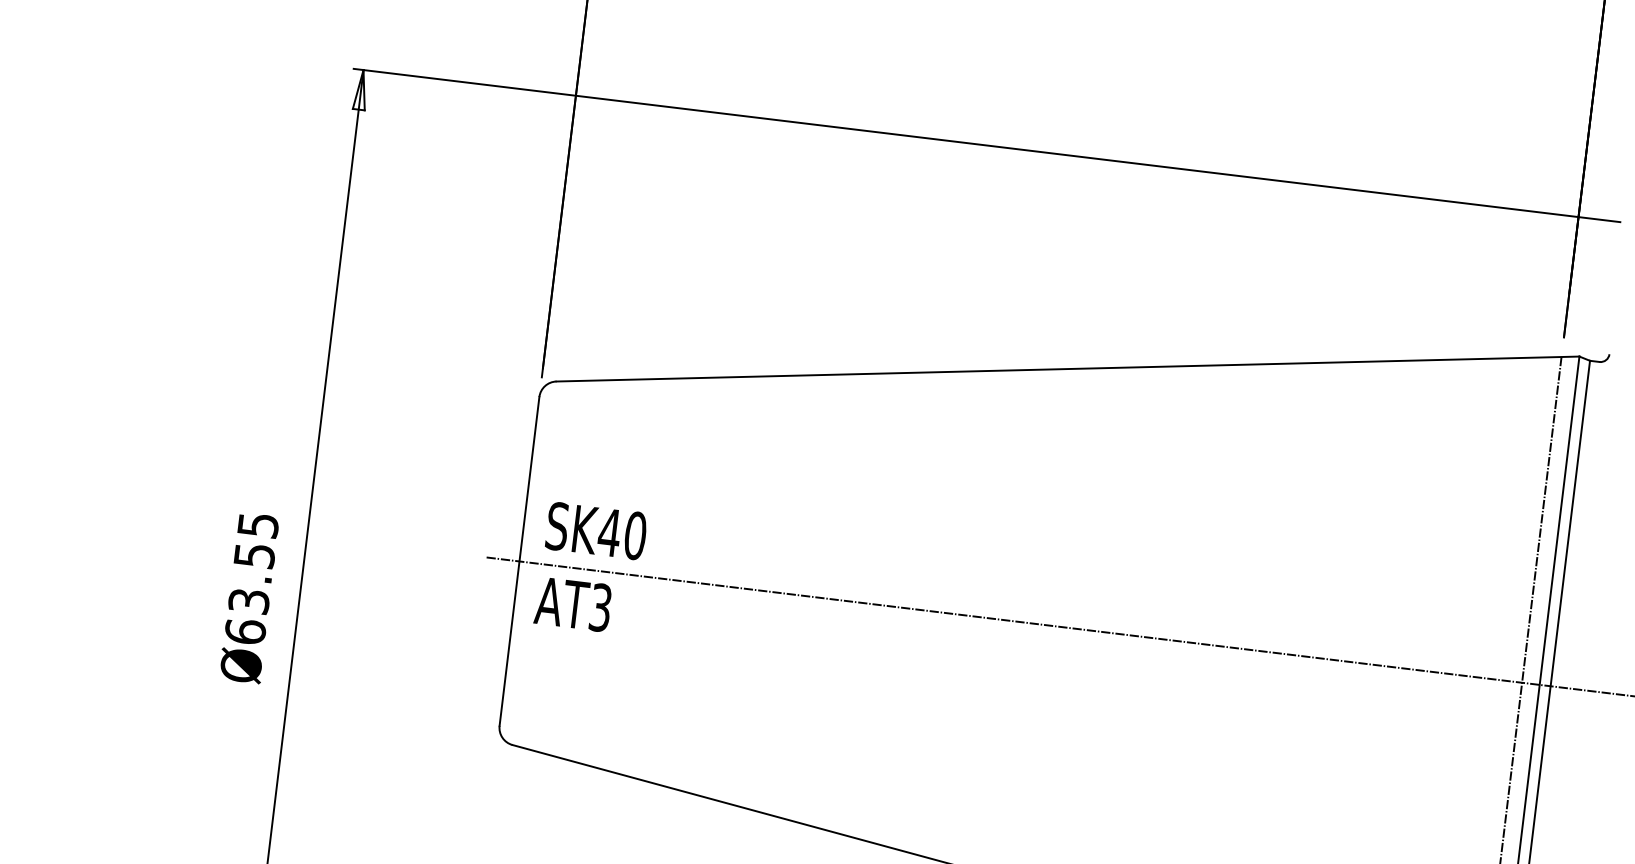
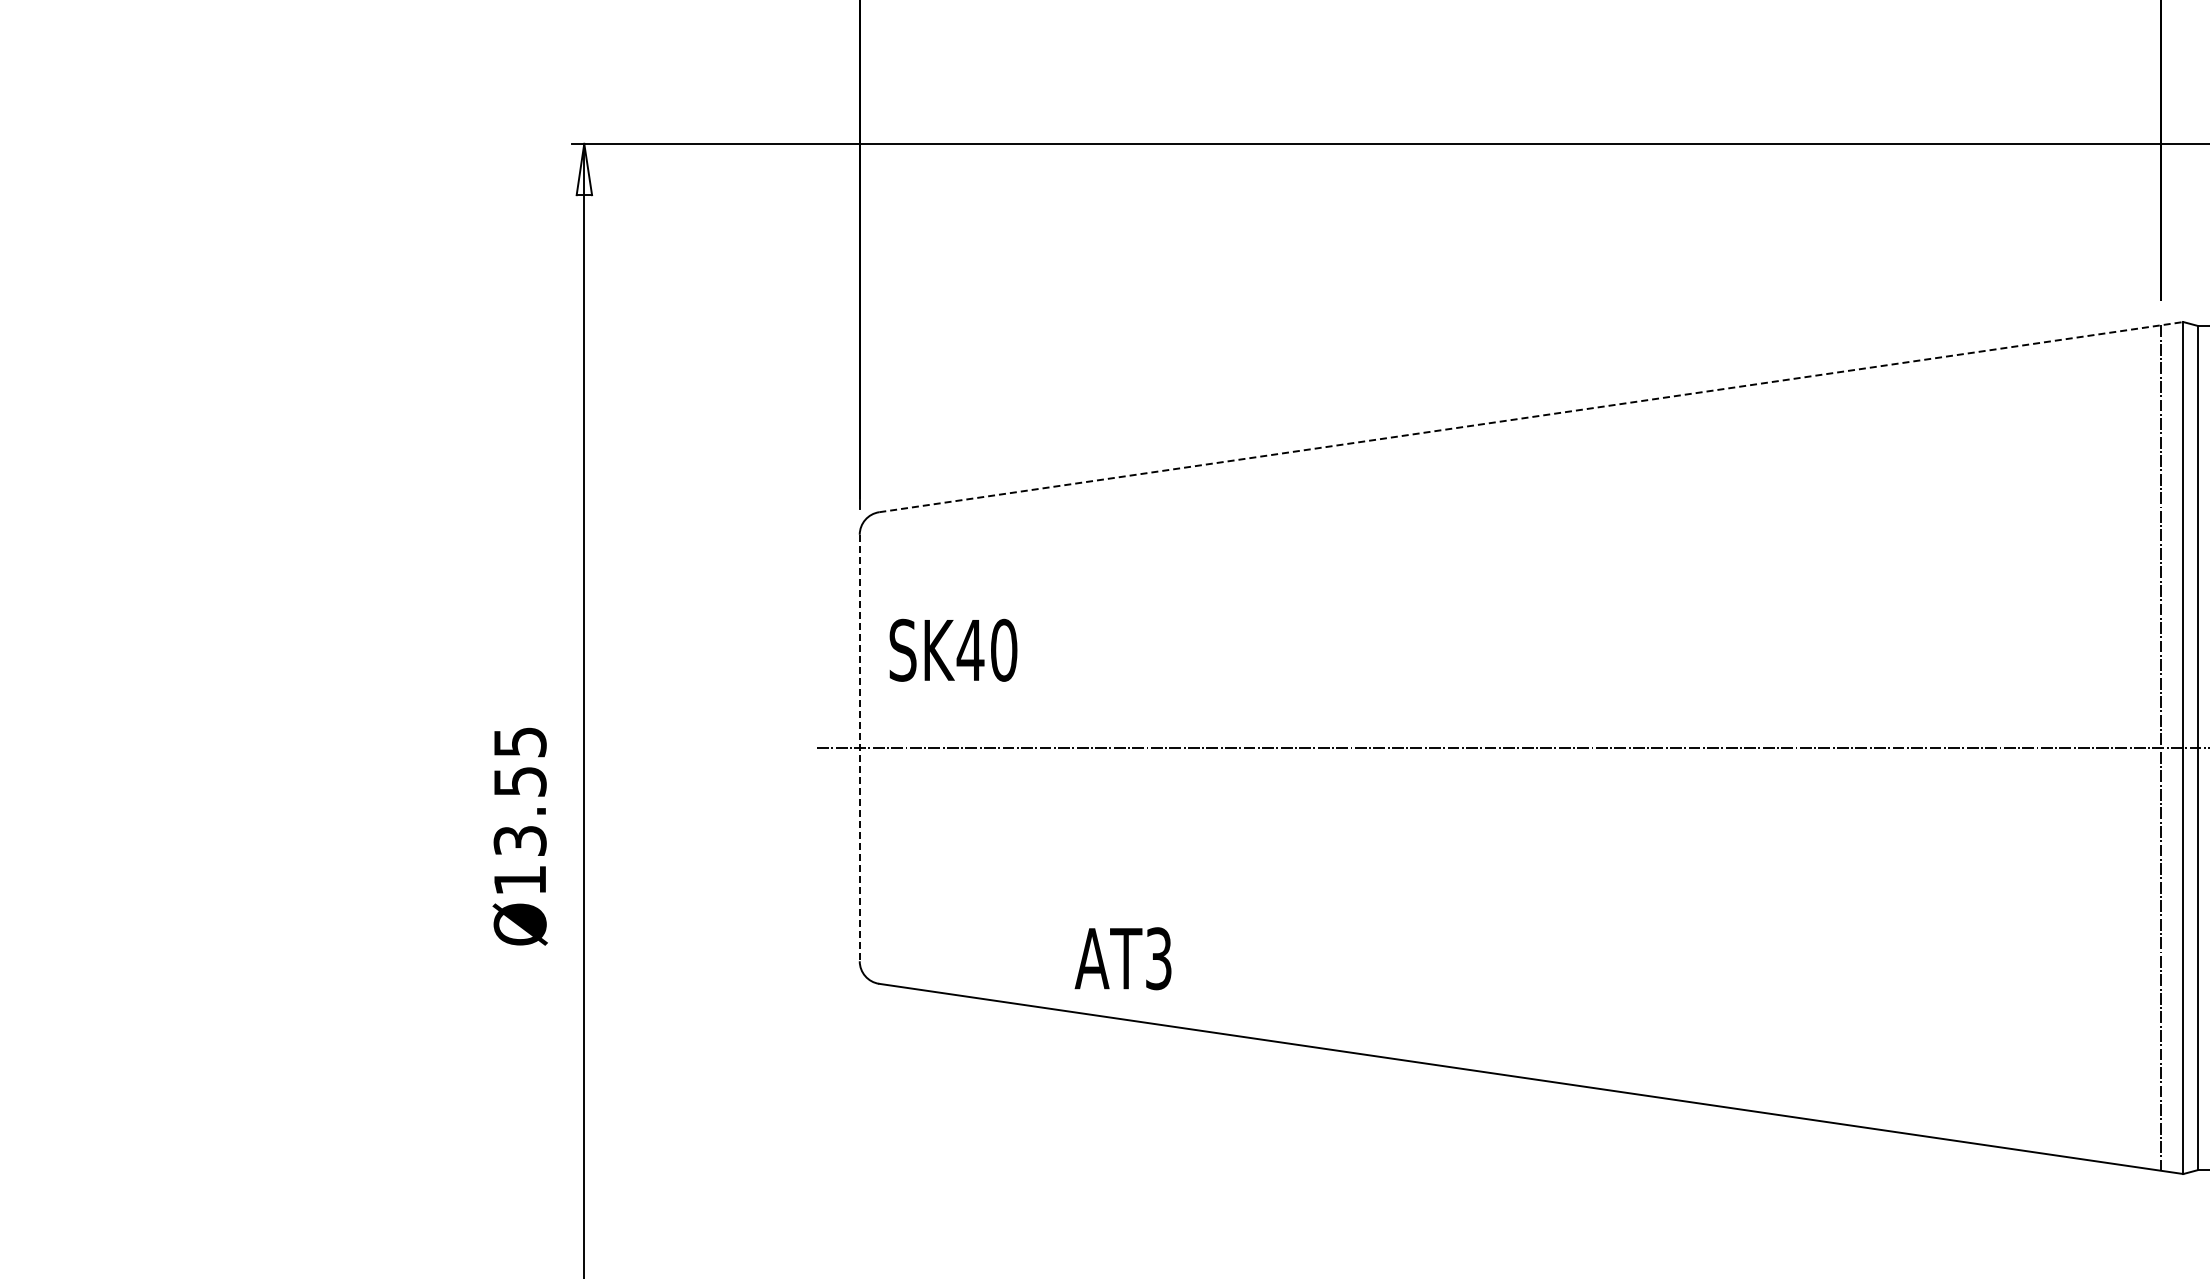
line: (1068, 369) -> (1531, 417), solid -> dashed
text: (596, 530) -> (953, 649), moved
line: (519, 561) -> (859, 748), solid -> dashed
text: (572, 604) -> (1122, 958), moved
text: (244, 631) -> (519, 879), Ø63.55 -> Ø13.55

